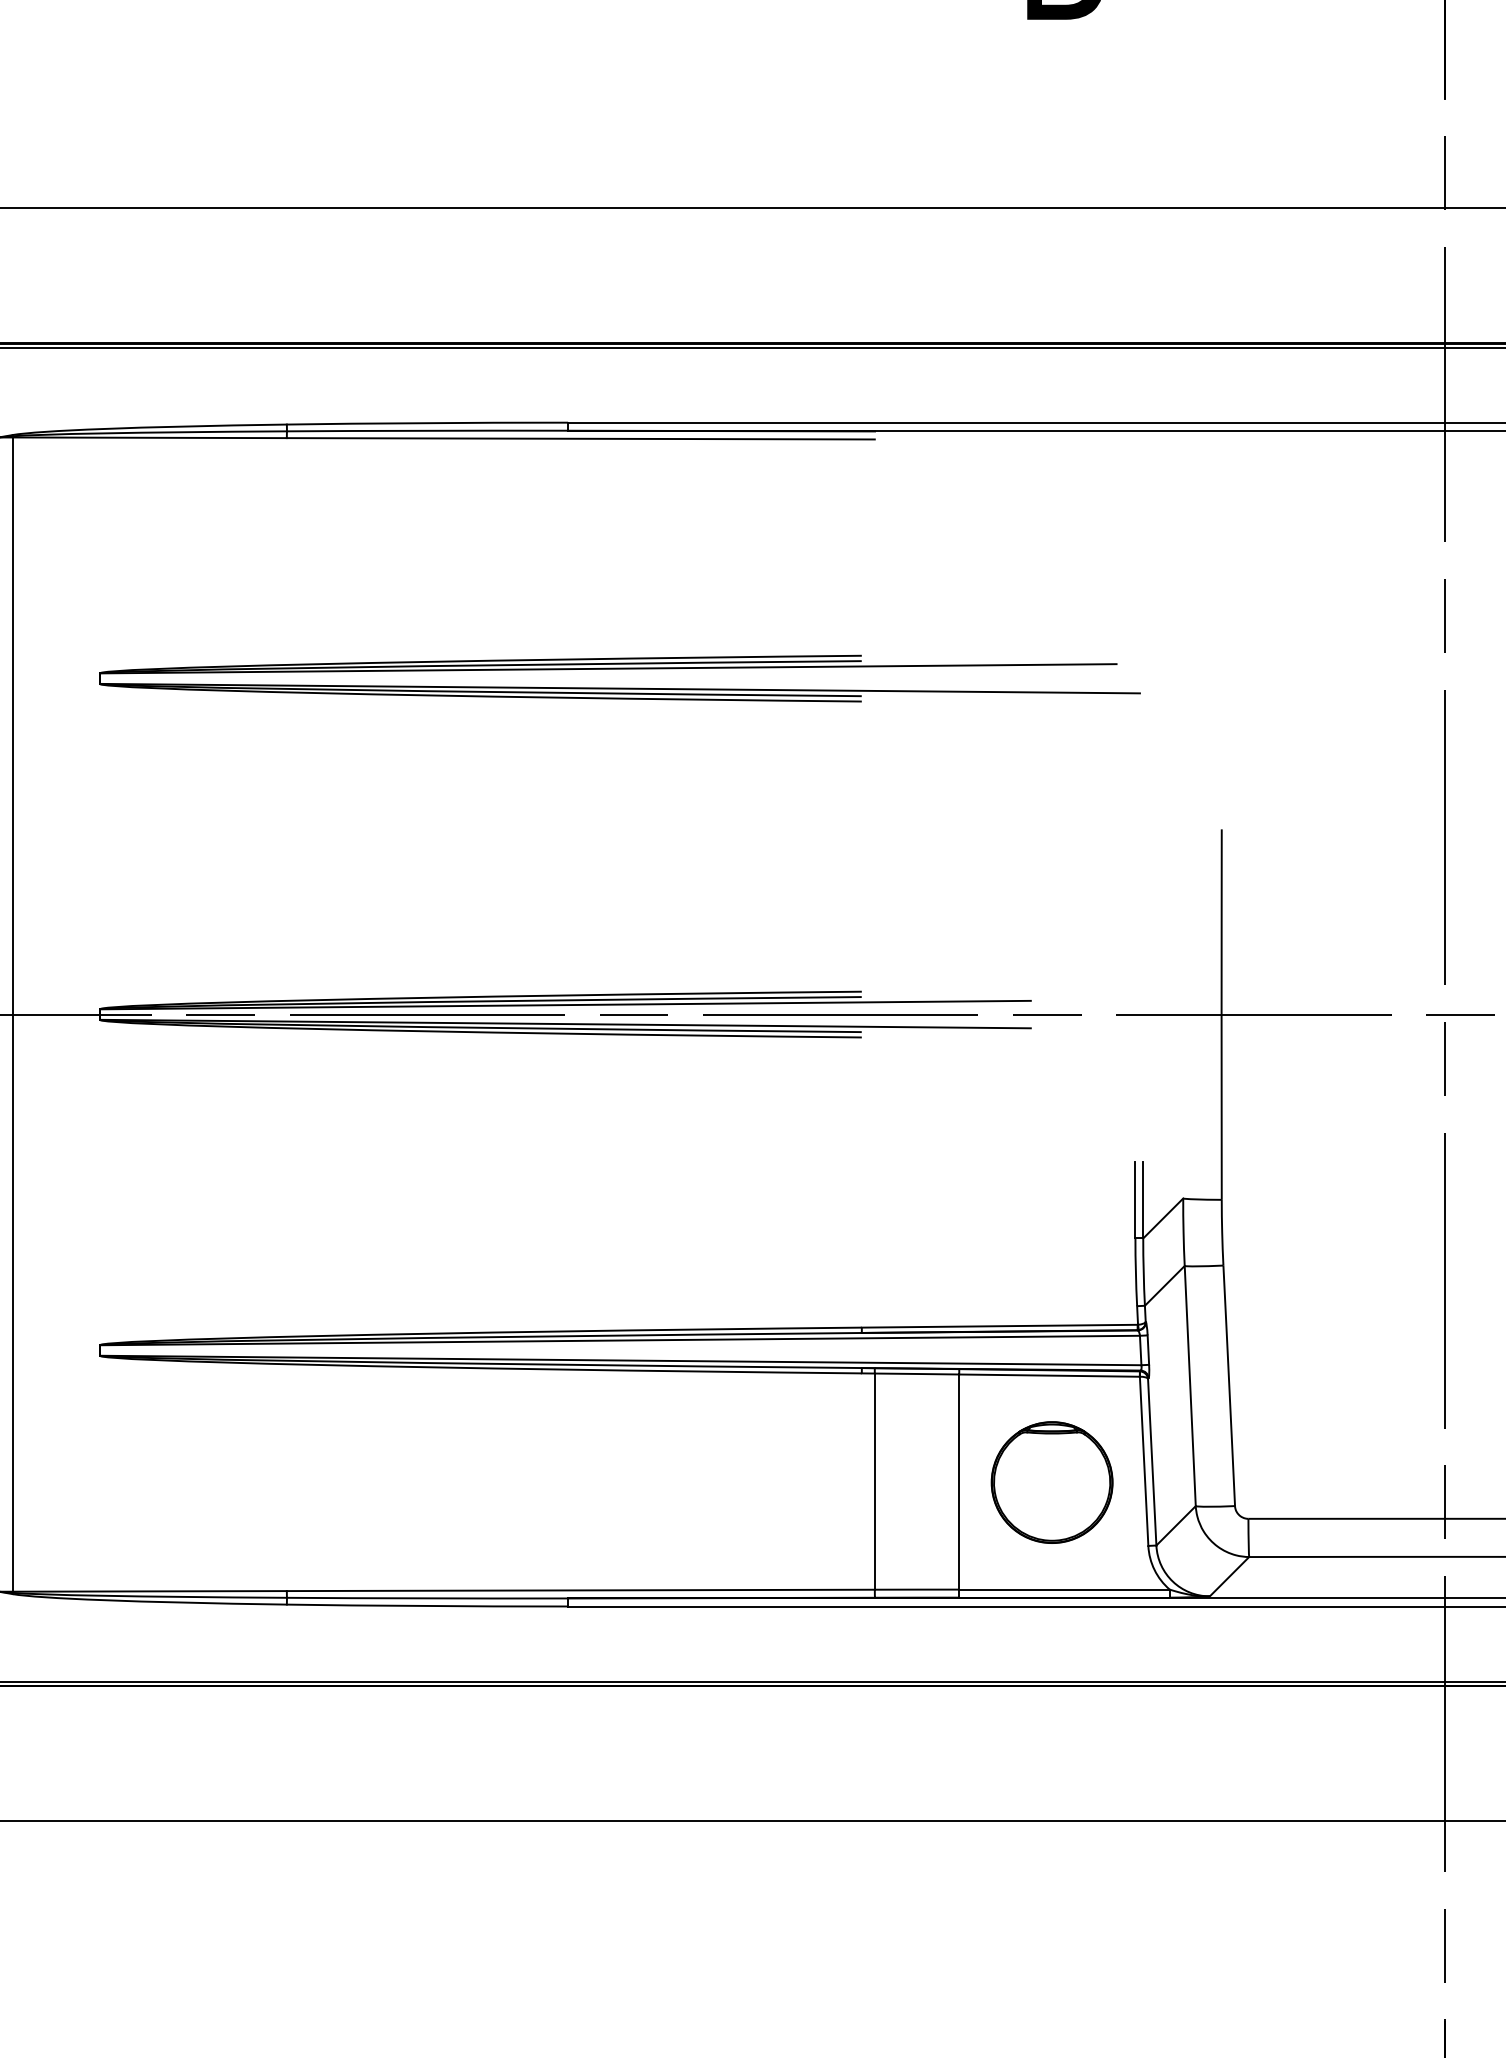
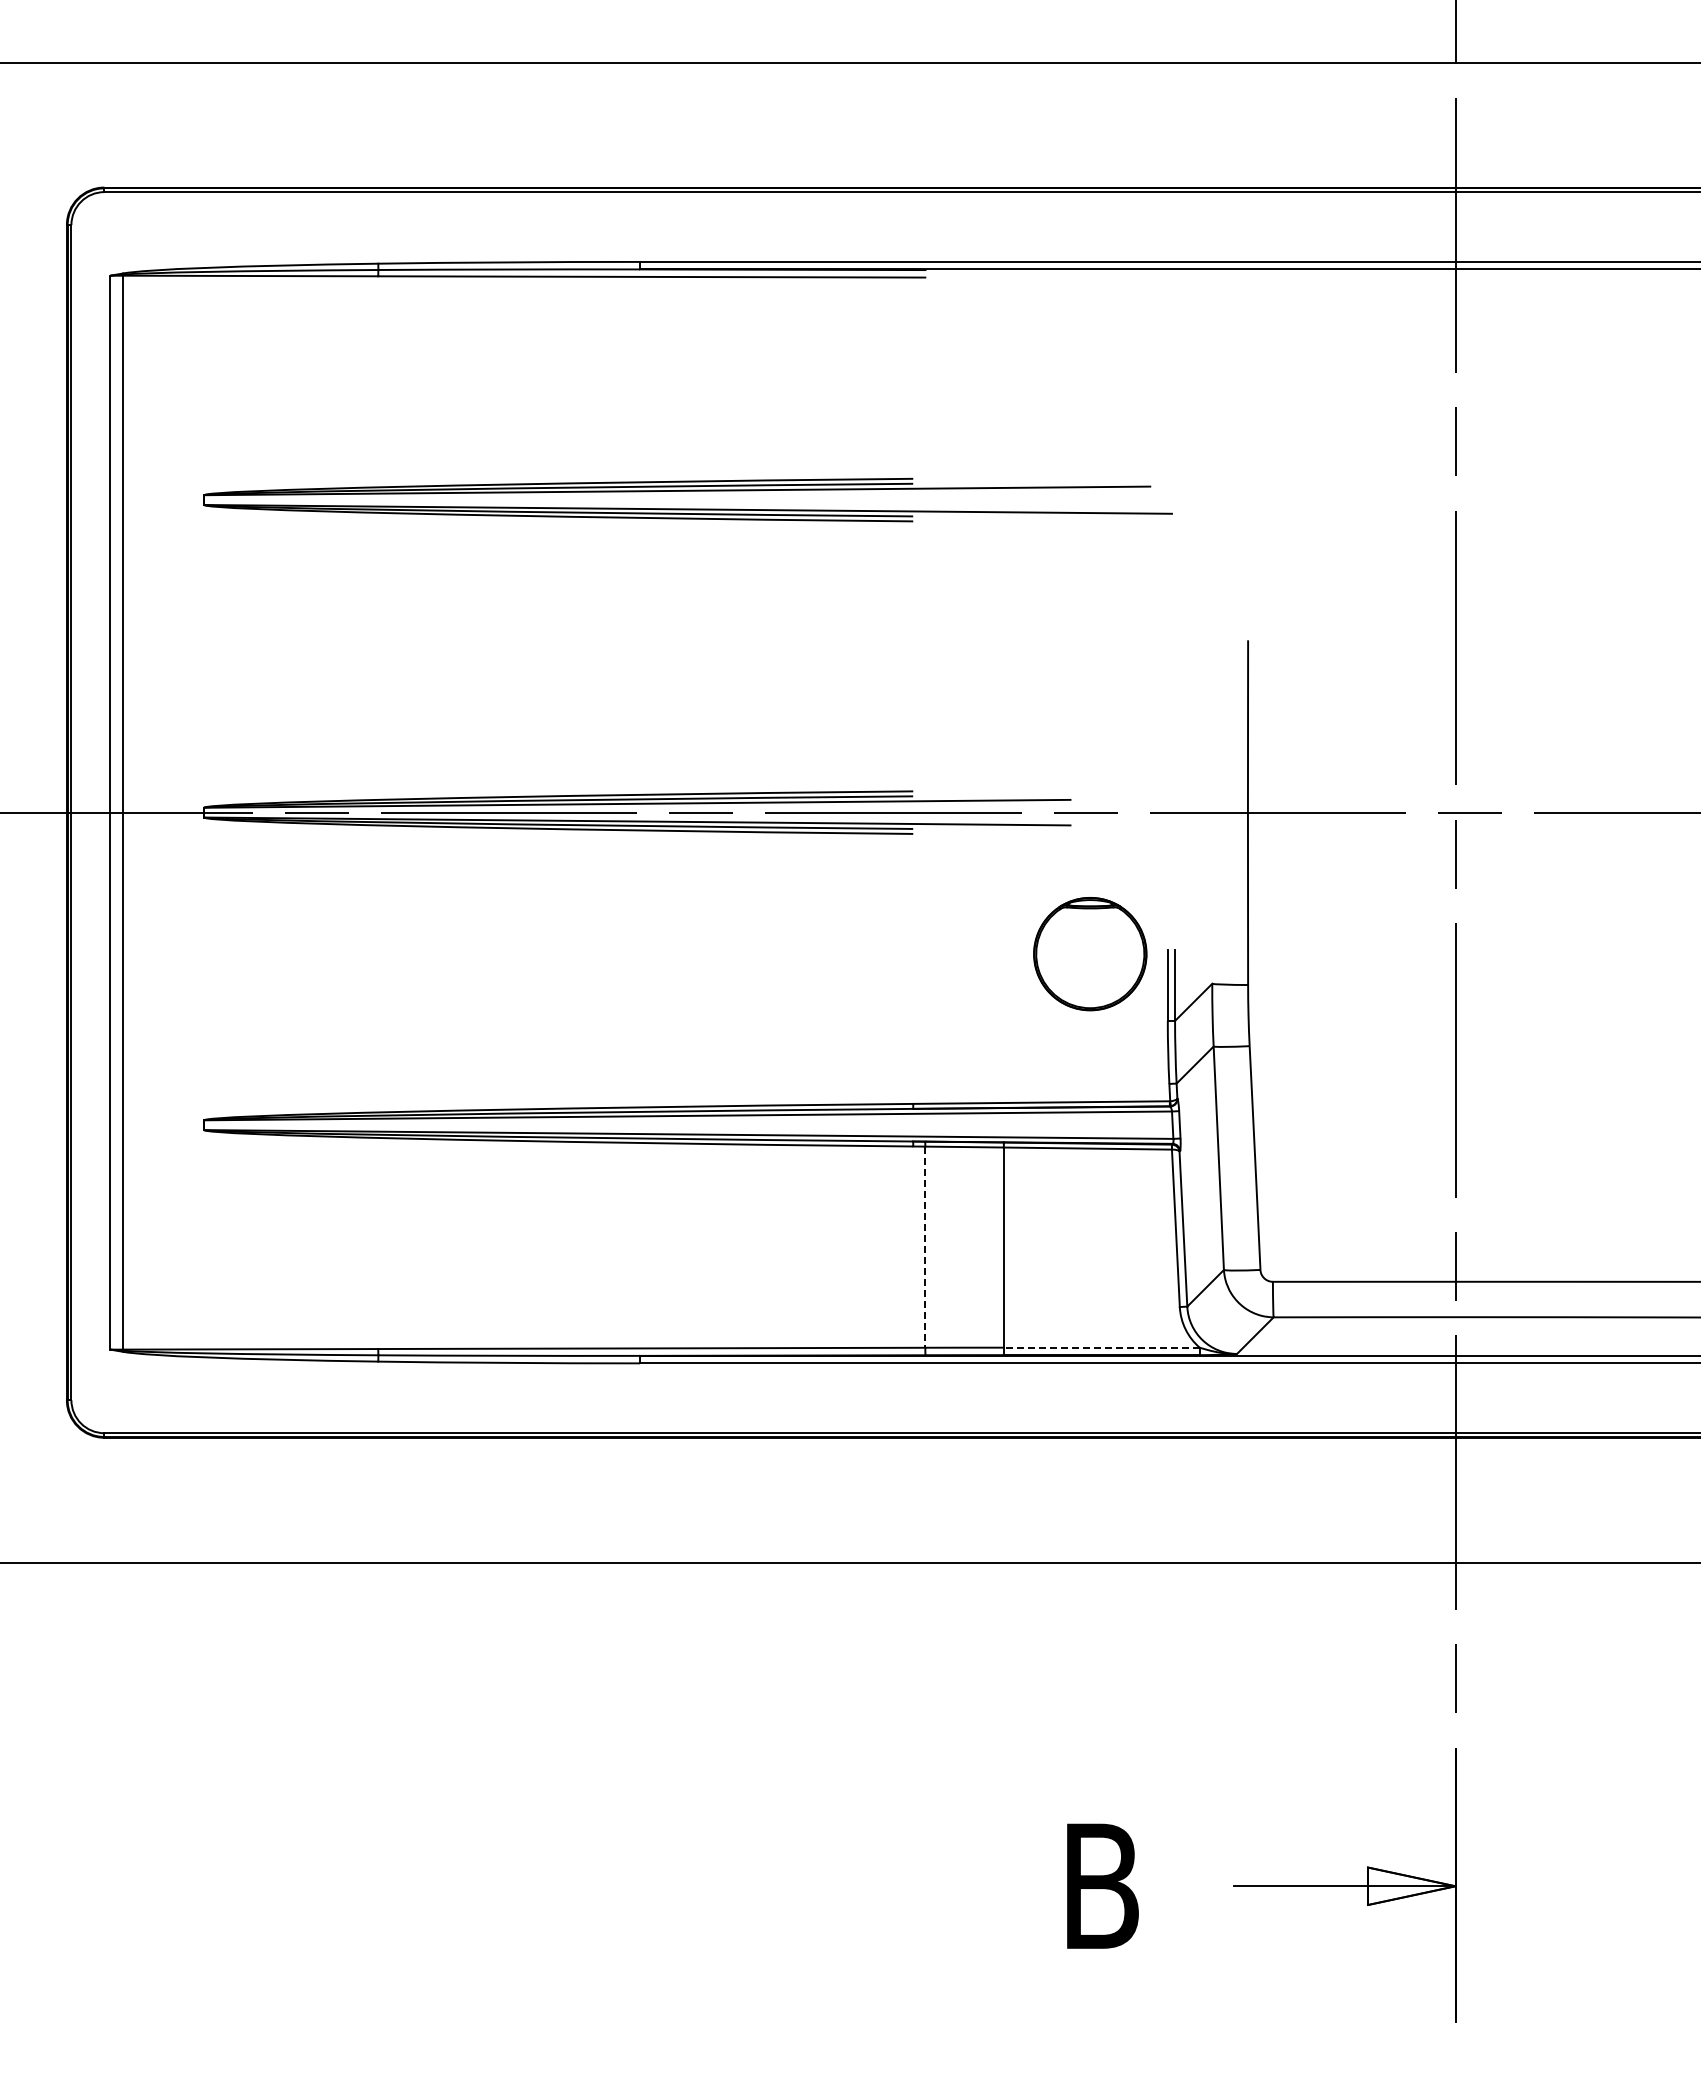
line: (875, 1481) -> (925, 1247), solid -> dashed
part: (1052, 1483) -> (1090, 954), moved
line: (1064, 1589) -> (1101, 1347), solid -> dashed

